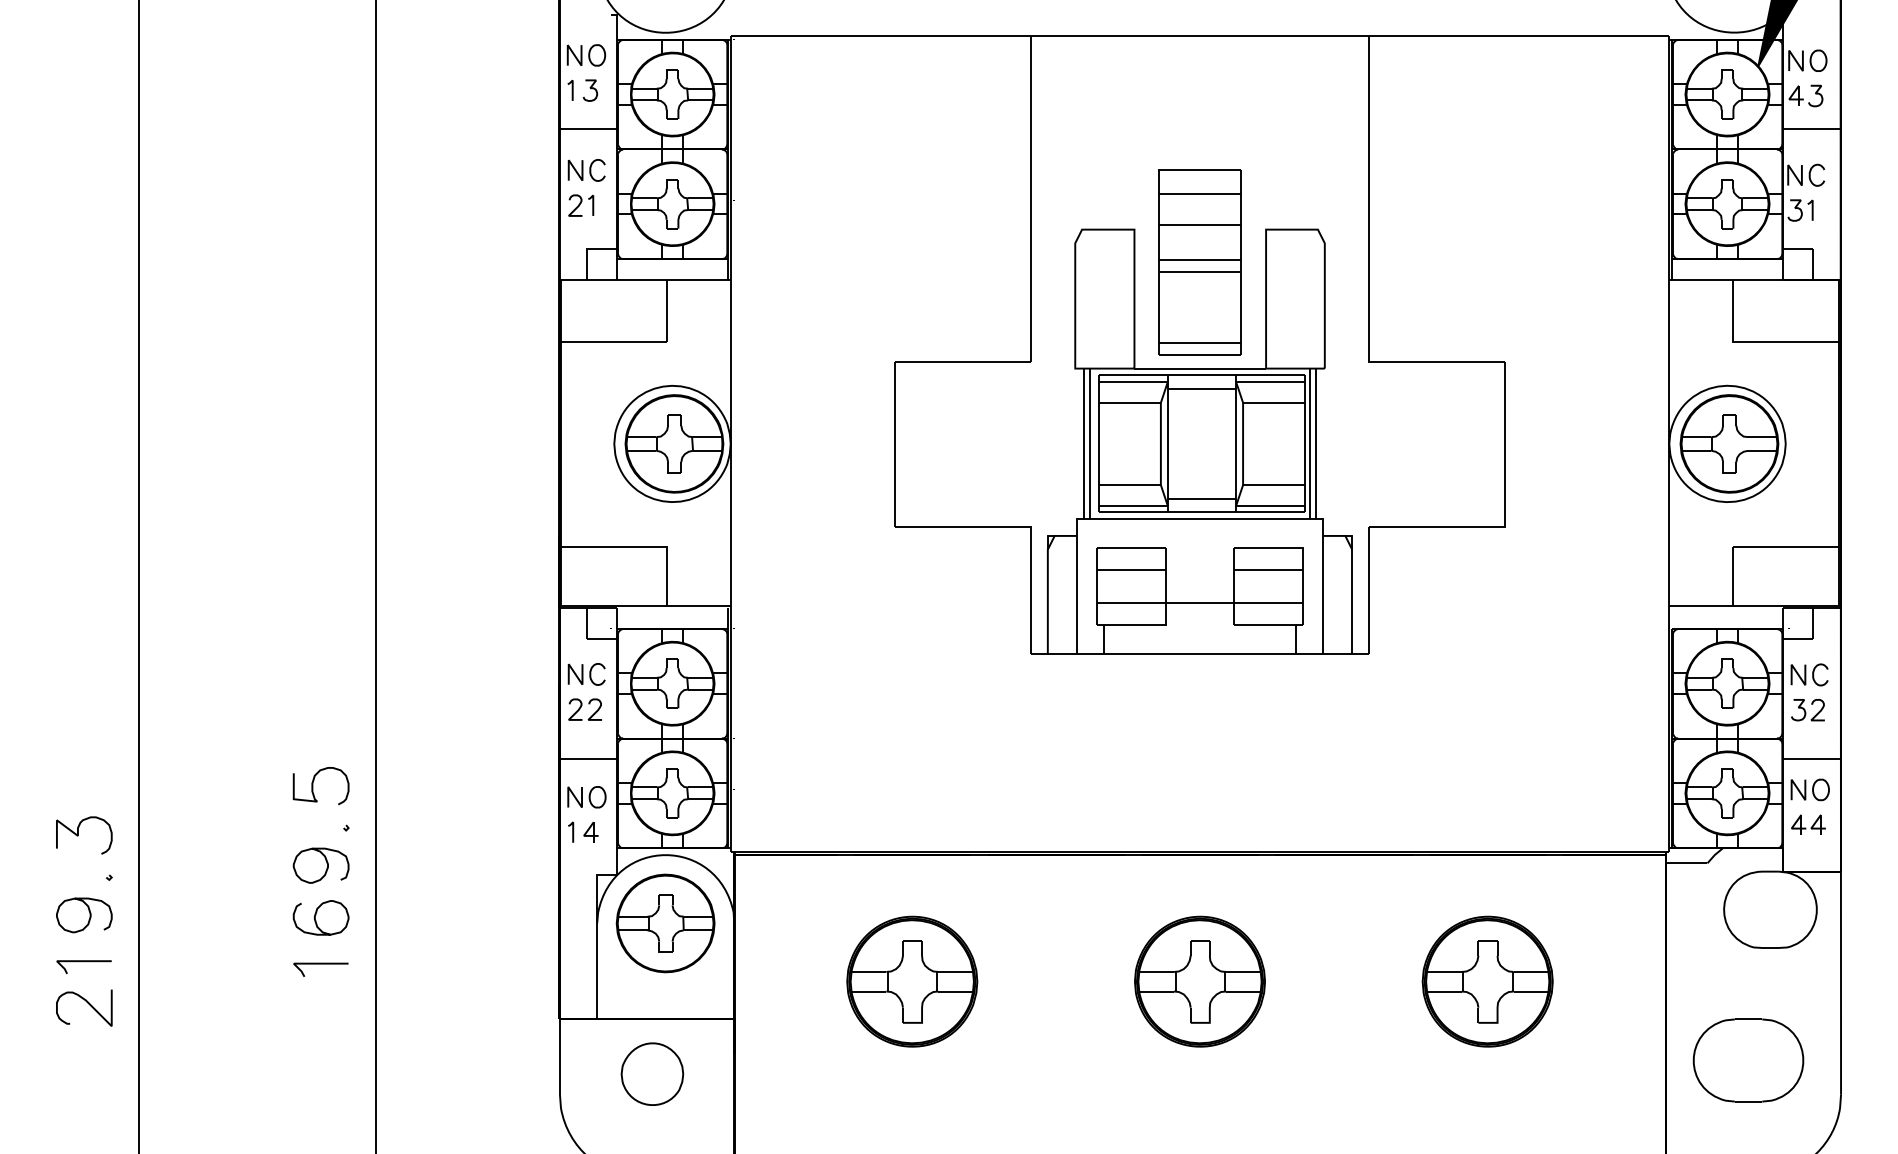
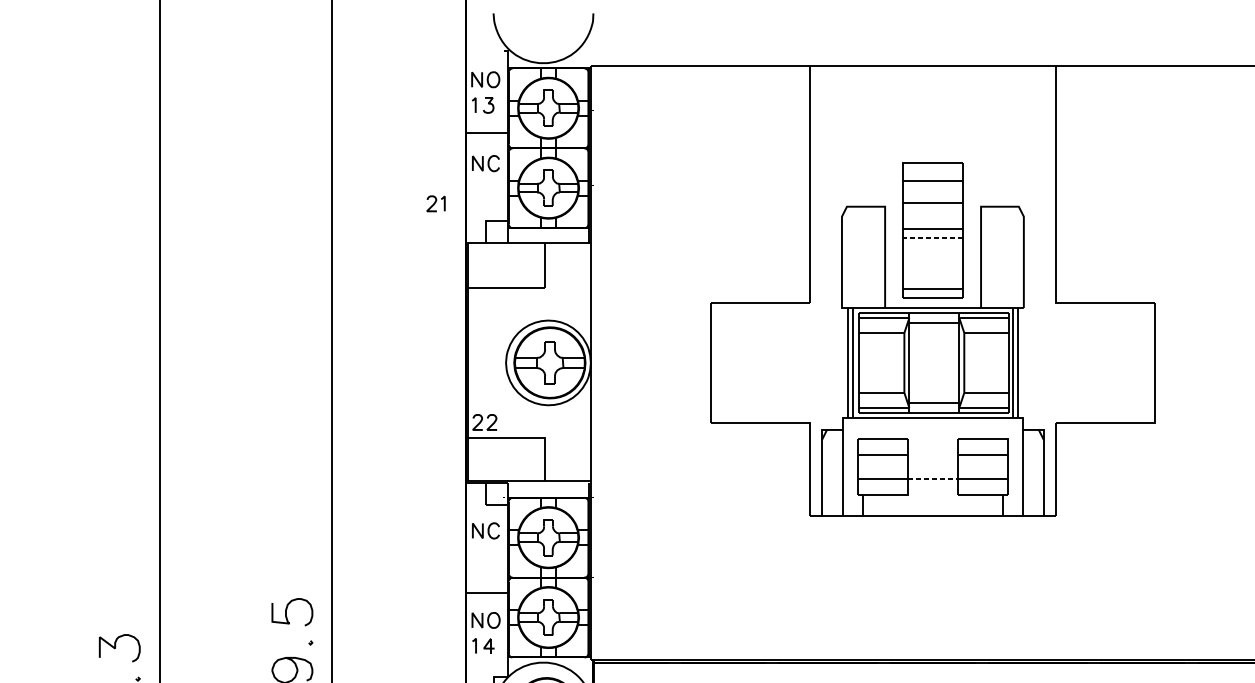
part: (581, 205) -> (436, 203), moved
line: (1199, 272) -> (932, 237), solid -> dashed
line: (1200, 603) -> (933, 479), solid -> dashed
part: (584, 709) -> (484, 422), moved

